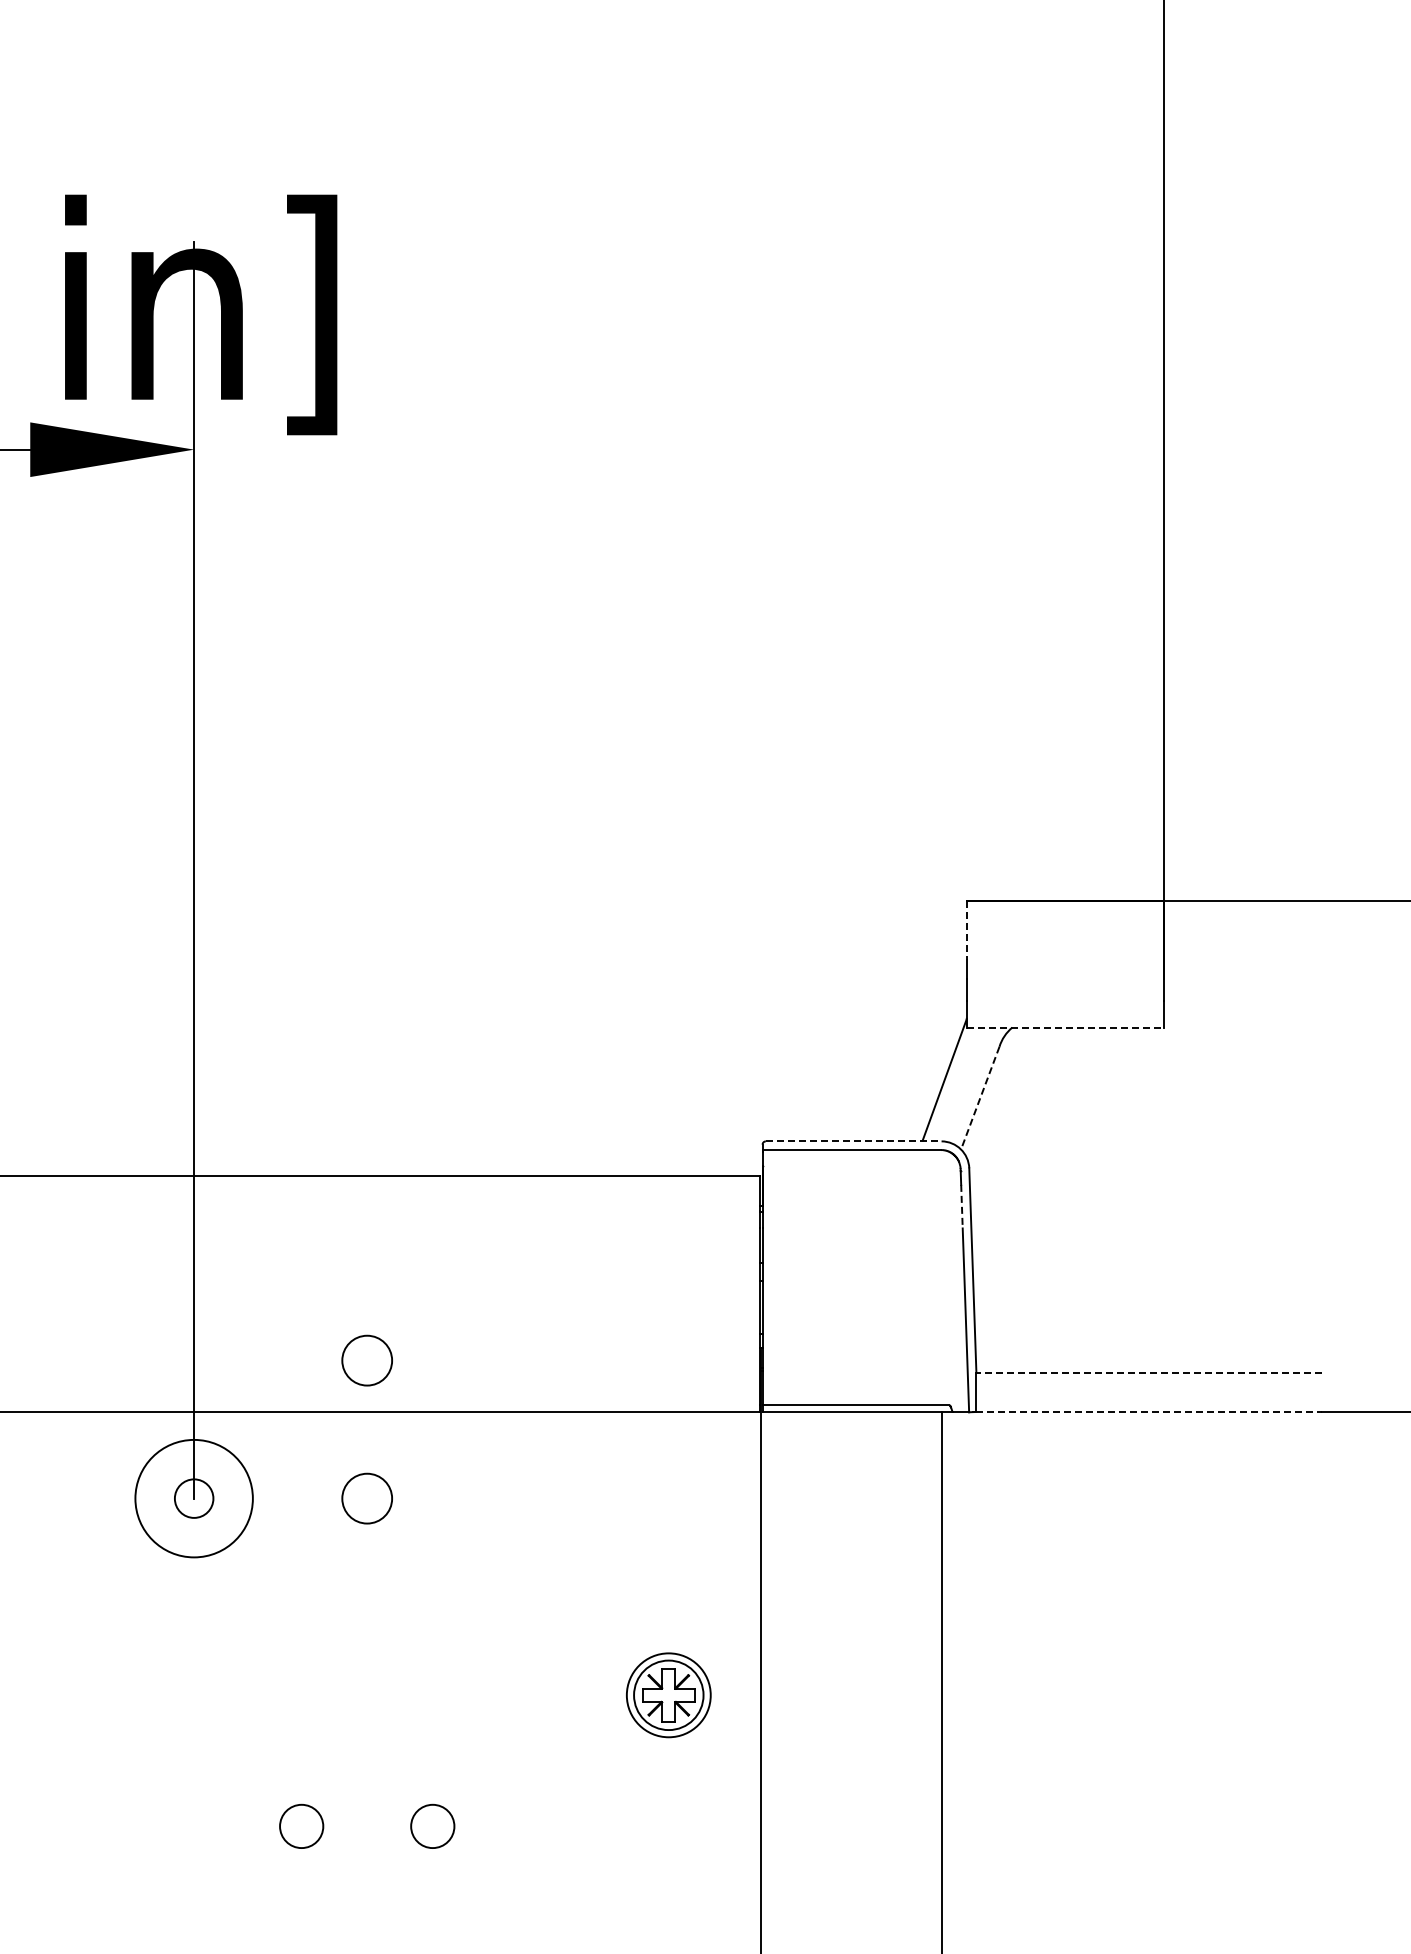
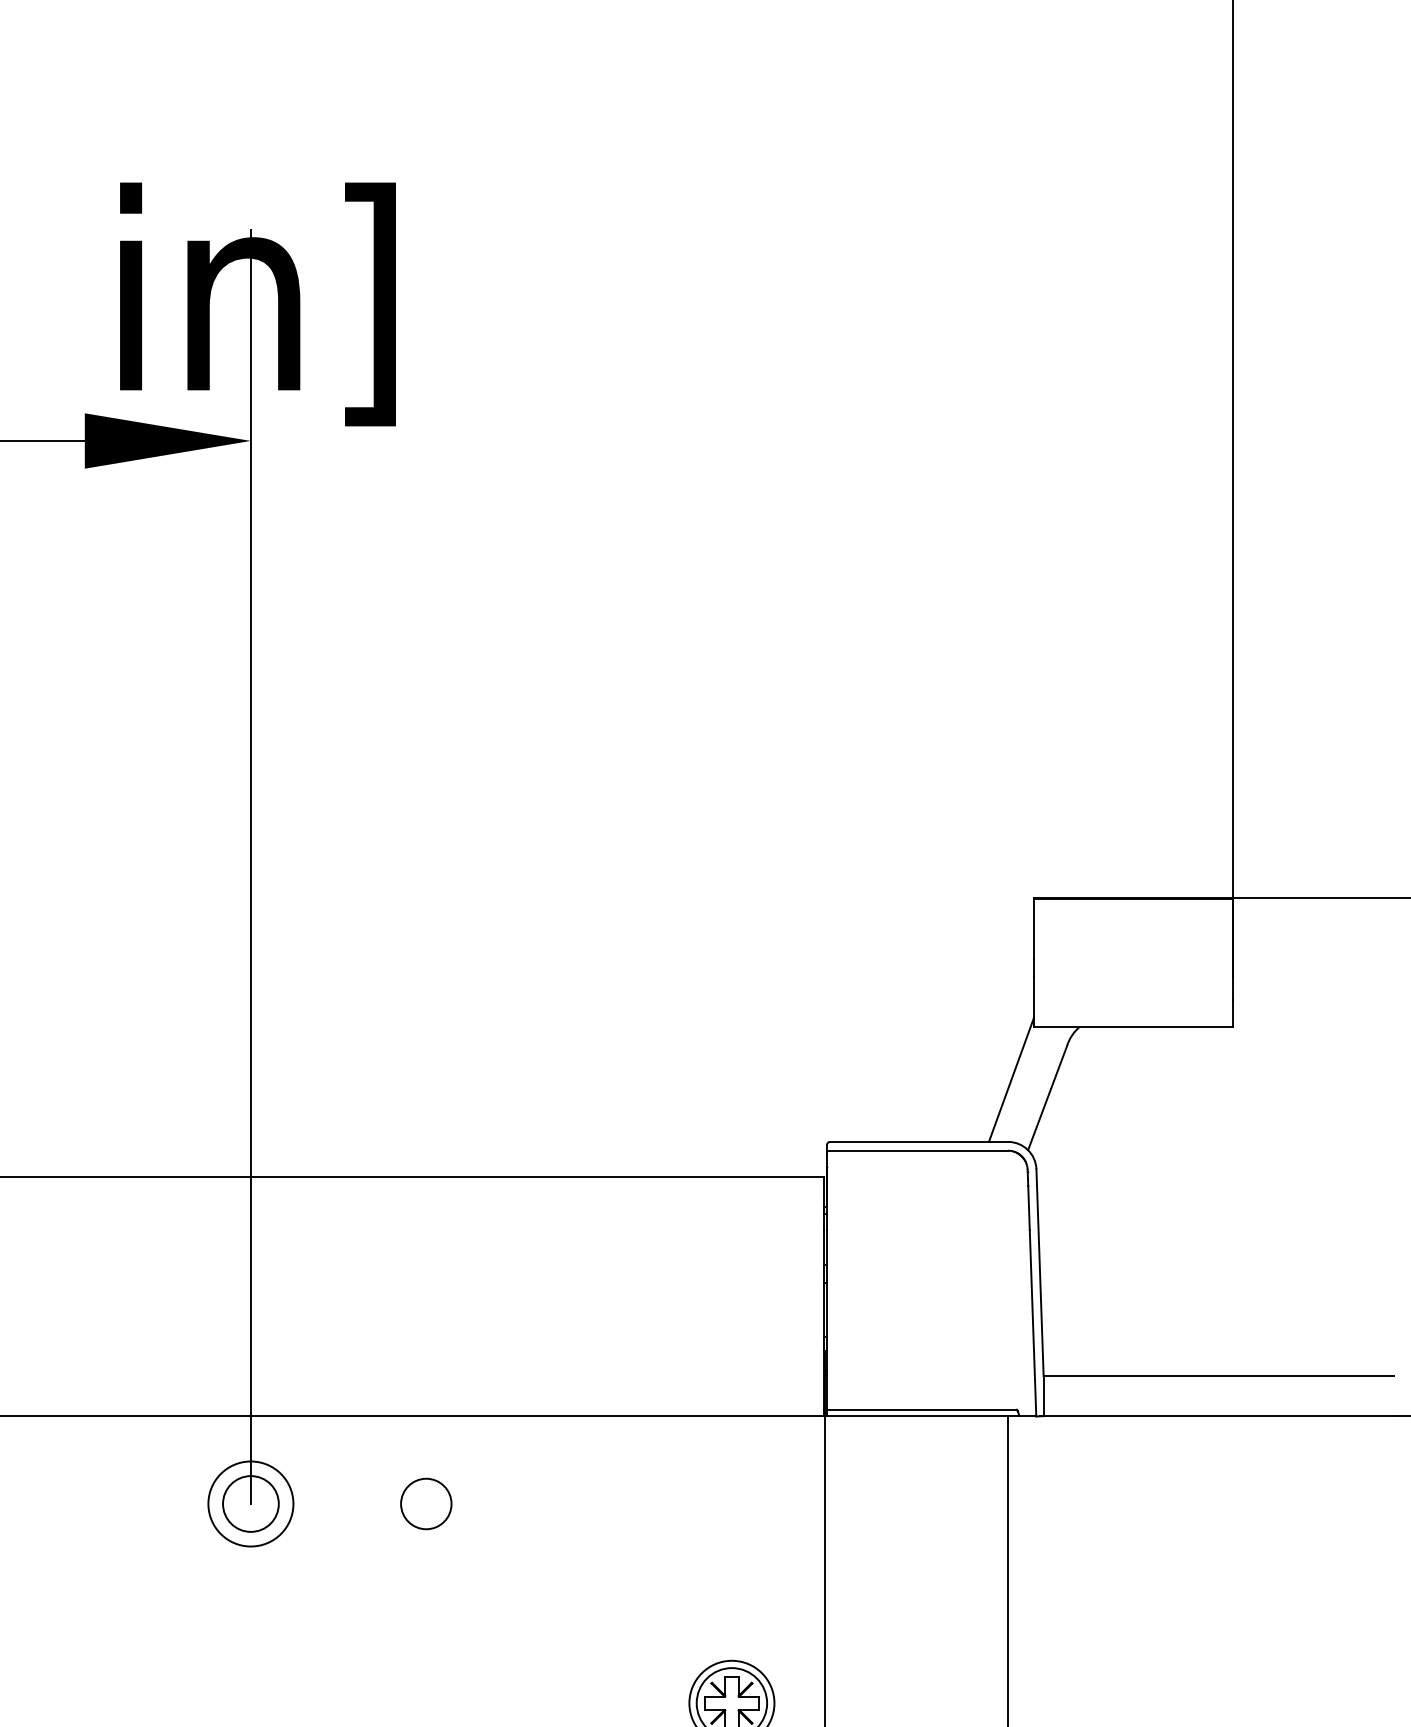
line: (966, 930) -> (1033, 928), dashed -> solid
line: (1065, 1027) -> (1133, 1026), dashed -> solid
line: (980, 1098) -> (1047, 1098), dashed -> solid
line: (853, 1141) -> (919, 1142), dashed -> solid
line: (961, 1206) -> (1028, 1207), dashed -> solid
circle: (366, 1360) -> (425, 1363), removed
line: (1148, 1372) -> (1218, 1376), dashed -> solid
line: (1149, 1412) -> (1219, 1416), dashed -> solid
circle: (193, 1498) -> (250, 1503), size x1.43
circle: (194, 1498) -> (251, 1503), size x0.71

